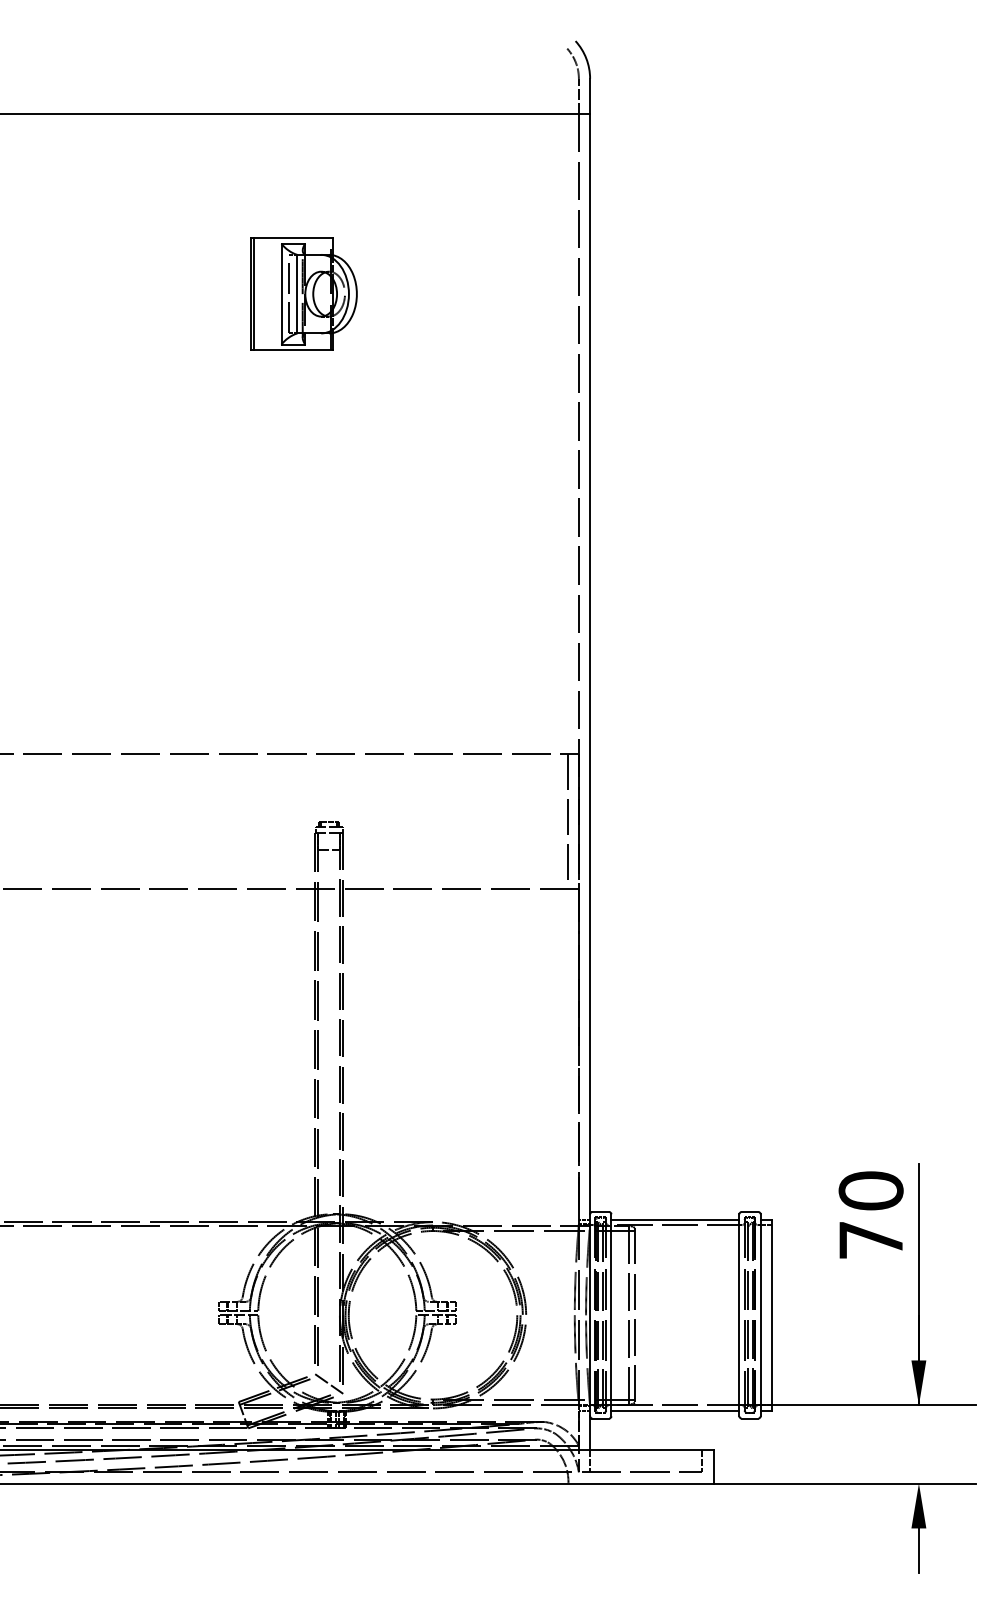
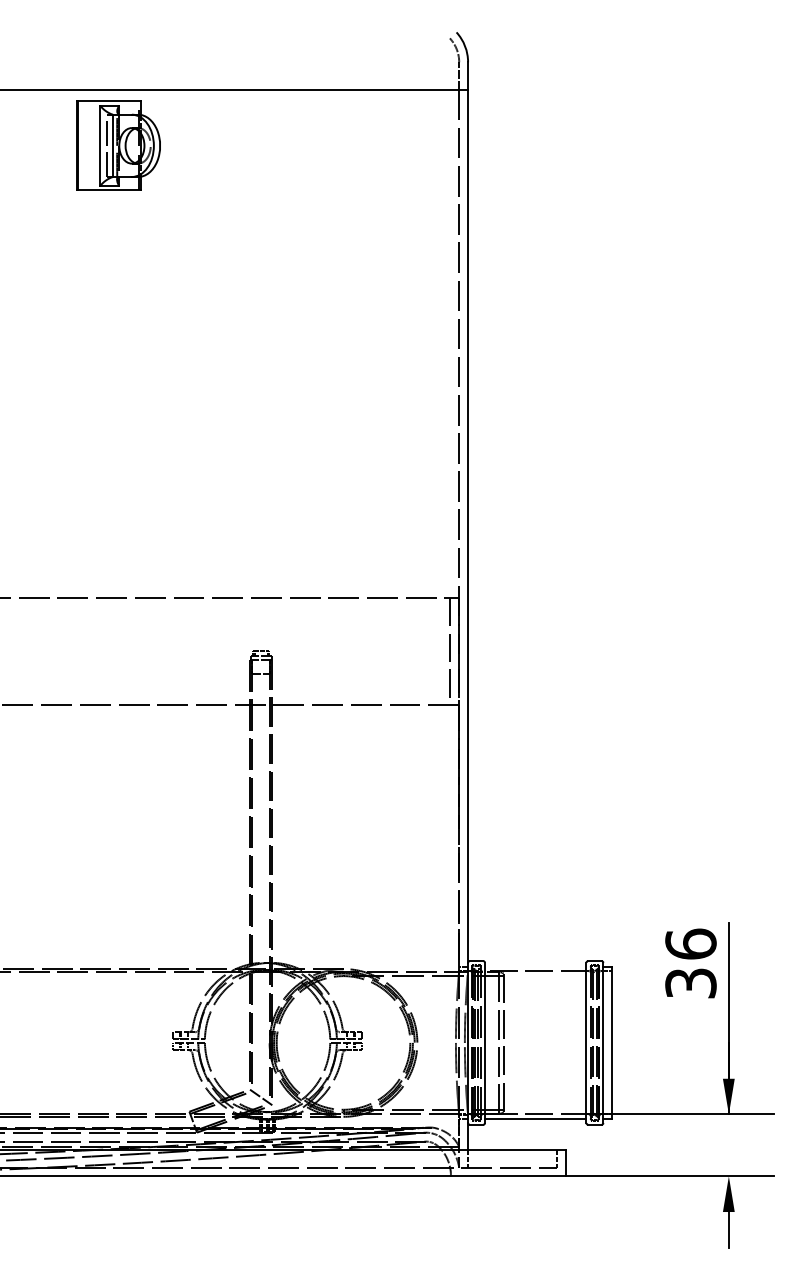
part: (303, 293) -> (117, 145), moved
text: (870, 1214) -> (690, 963), 70 -> 36
line: (675, 1219) -> (535, 966), removed

